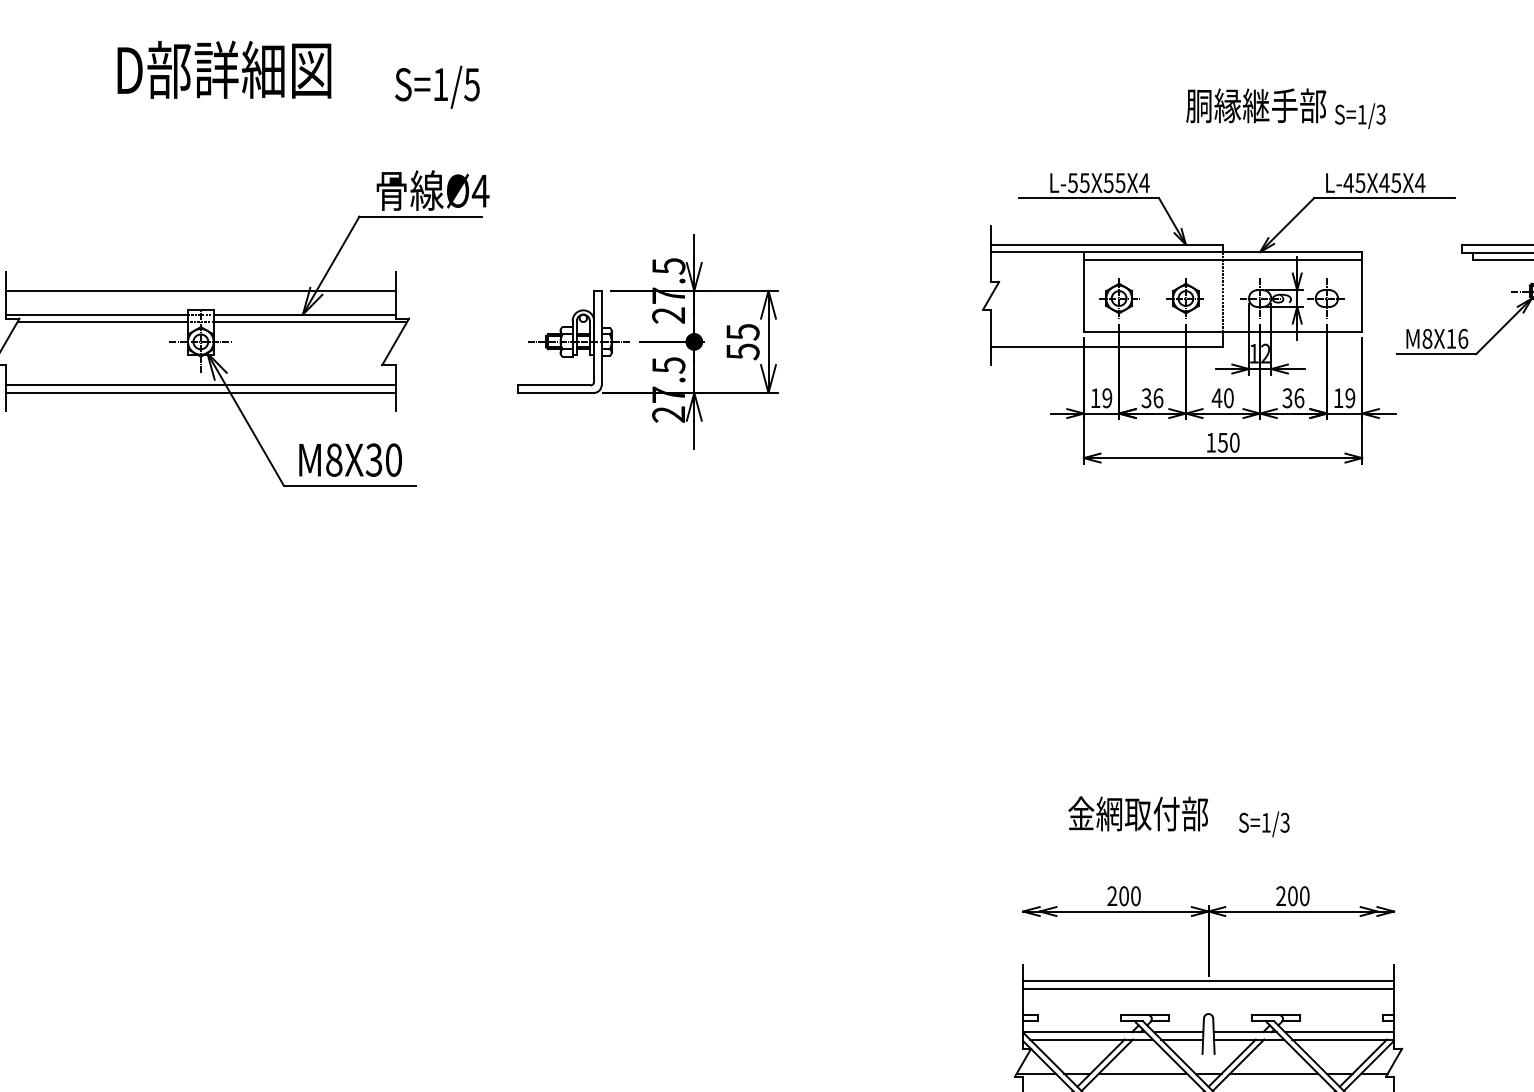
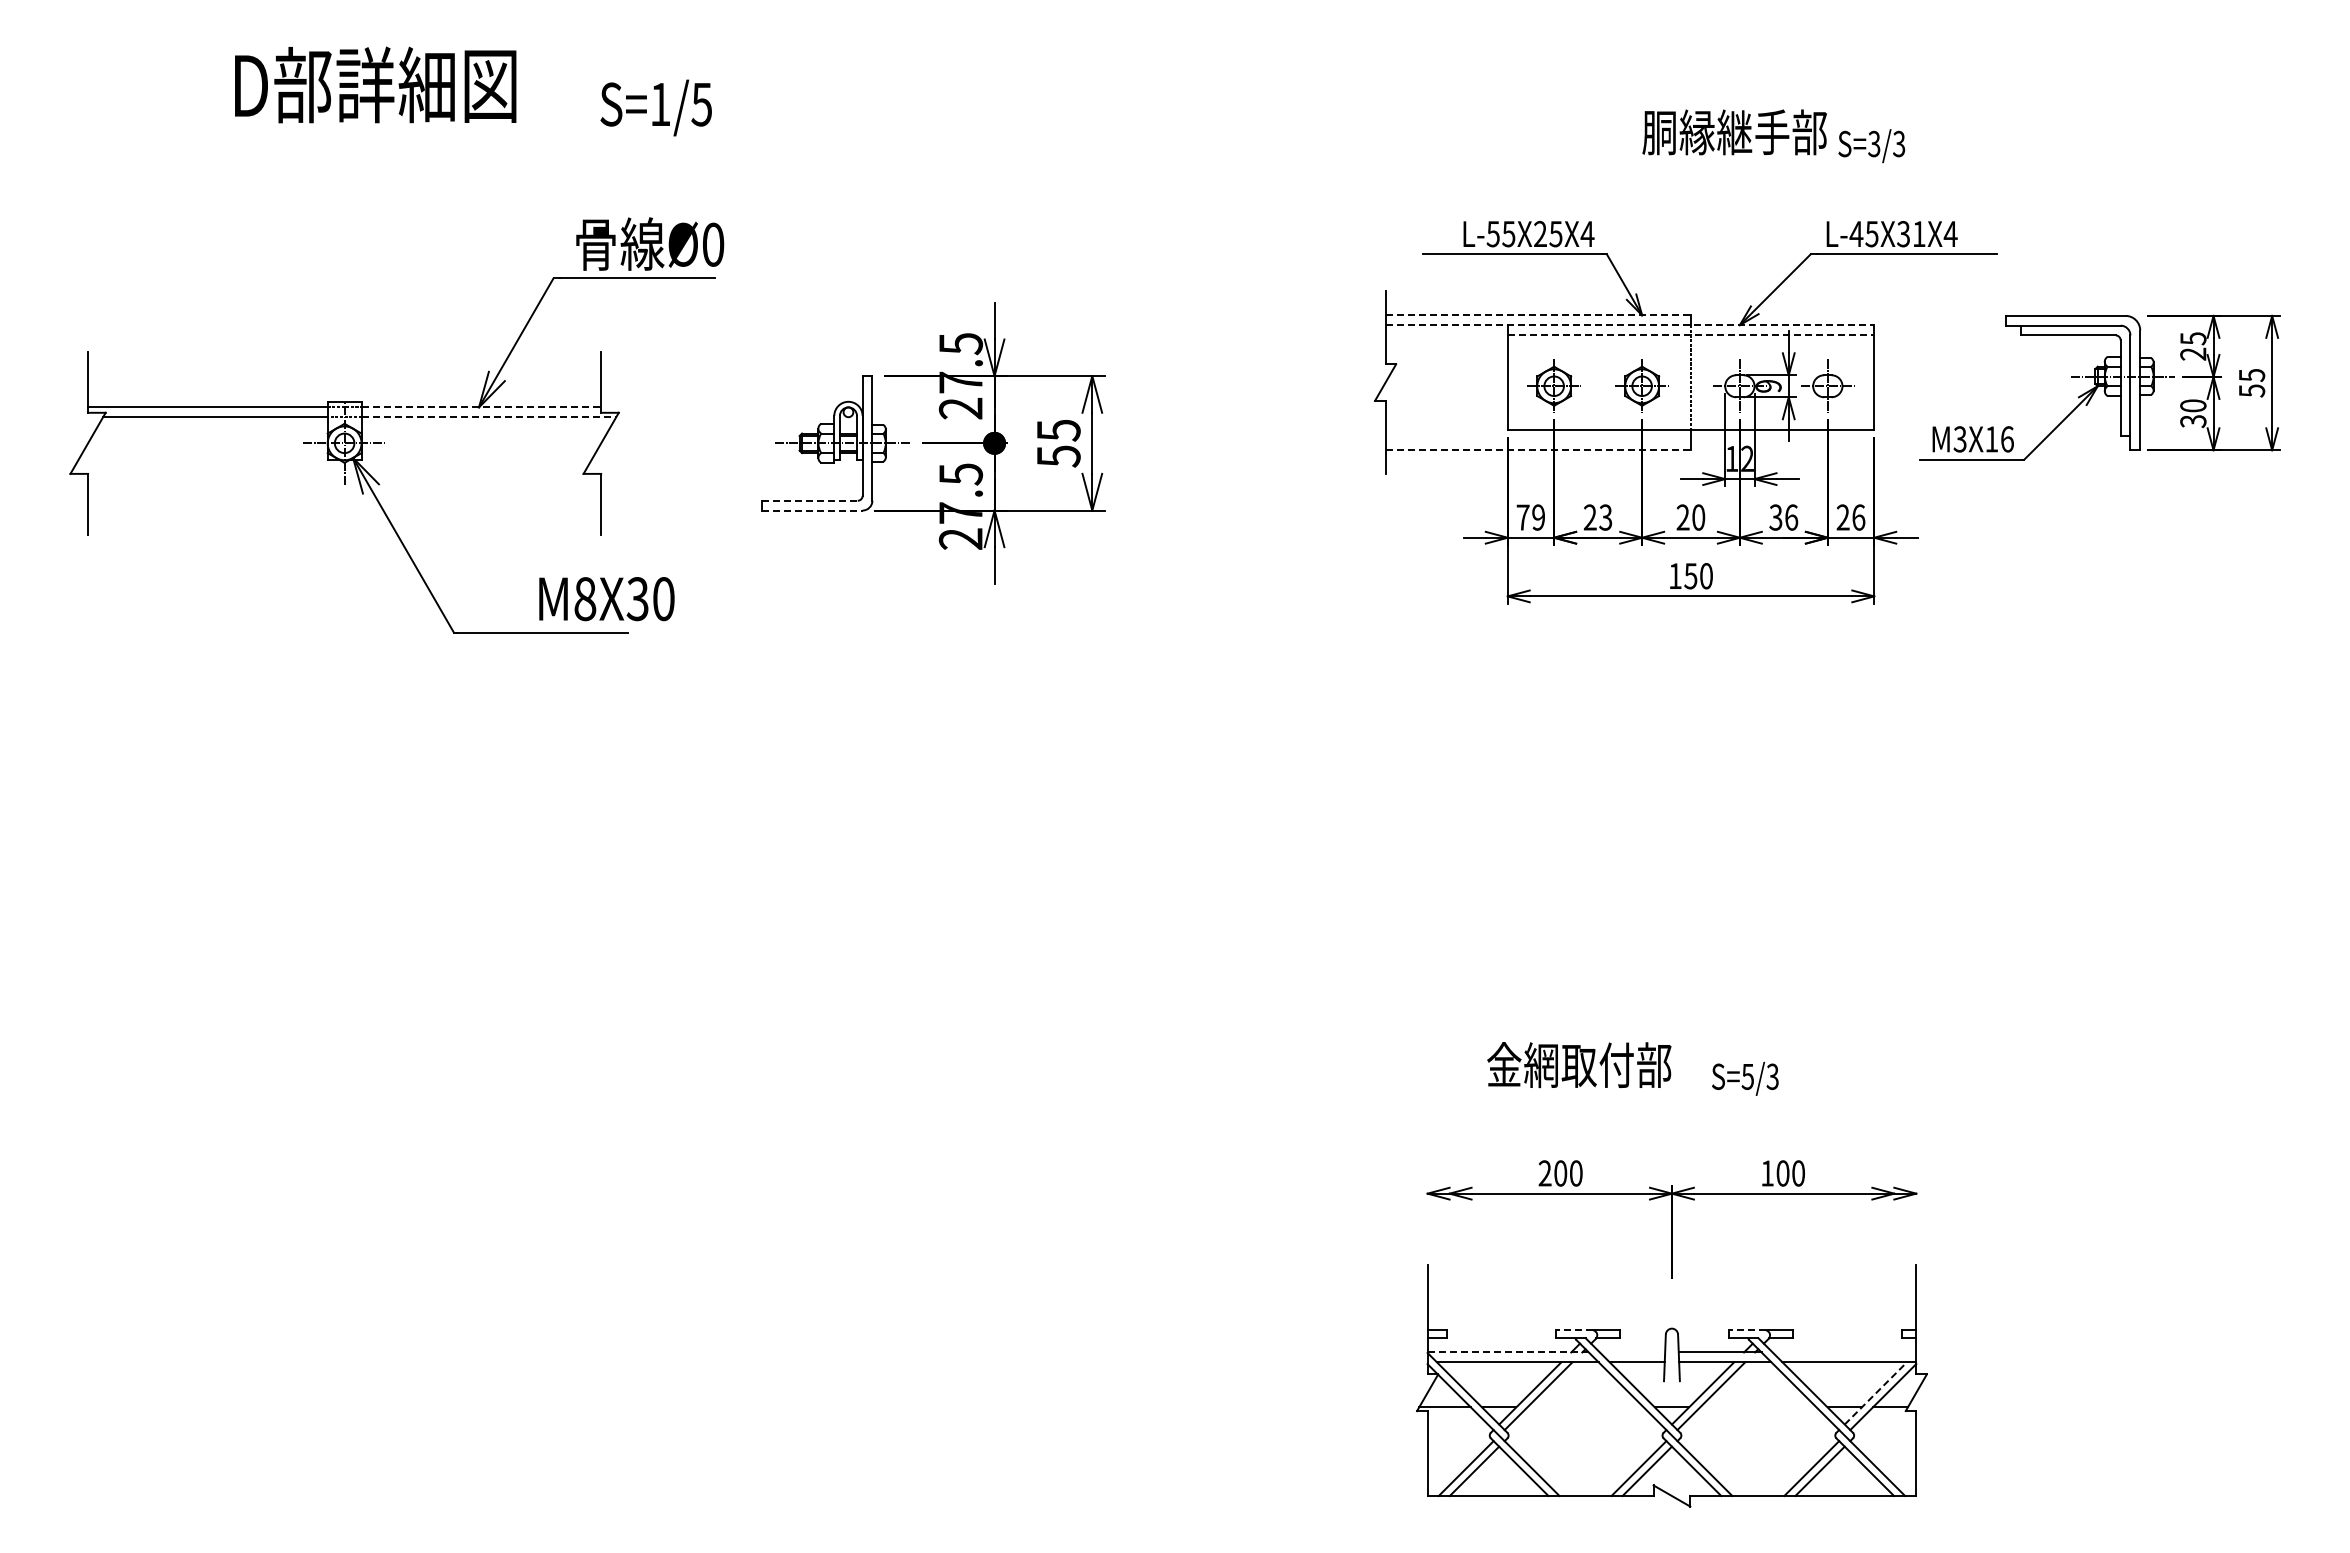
text: (1362, 114) -> (1874, 143), S=1/3 -> S=3/3
text: (1108, 182) -> (1539, 233), L-55X55X4 -> L-55X25X4
text: (1389, 182) -> (1910, 233), L-45X45X4 -> L-45X31X4
text: (480, 190) -> (712, 244), Ø4 -> Ø0
line: (1107, 244) -> (1538, 315), solid -> dashed
line: (1177, 252) -> (1630, 325), solid -> dashed
line: (1223, 259) -> (1691, 334), solid -> dashed
line: (200, 291) -> (344, 376), removed
line: (304, 314) -> (481, 407), solid -> dashed
line: (310, 322) -> (489, 417), solid -> dashed
text: (1426, 338) -> (1959, 439), M8X16 -> M3X16
line: (1107, 346) -> (1538, 449), solid -> dashed
line: (200, 385) -> (344, 500), removed
line: (554, 385) -> (810, 500), solid -> dashed
line: (200, 392) -> (344, 510), removed
line: (556, 392) -> (813, 510), solid -> dashed
text: (1095, 398) -> (1522, 517), 19 -> 79
text: (1152, 398) -> (1597, 517), 36 -> 23
text: (1217, 398) -> (1683, 517), 40 -> 20
text: (1344, 398) -> (1850, 517), 19 -> 26
text: (350, 460) -> (606, 599), moved
text: (1265, 823) -> (1747, 1077), S=1/3 -> S=5/3
text: (1281, 896) -> (1767, 1173), 200 -> 100
line: (1208, 981) -> (1671, 1285), removed
line: (1208, 988) -> (1671, 1295), removed
line: (1134, 1015) -> (1574, 1330), solid -> dashed
line: (1265, 1015) -> (1747, 1330), solid -> dashed
line: (1084, 1032) -> (1508, 1352), solid -> dashed
line: (1178, 1032) -> (1632, 1352), removed
line: (1339, 1032) -> (1844, 1352), removed
line: (1363, 1063) -> (1876, 1393), solid -> dashed
line: (1142, 1073) -> (1585, 1407), removed
line: (1274, 1073) -> (1758, 1407), removed

